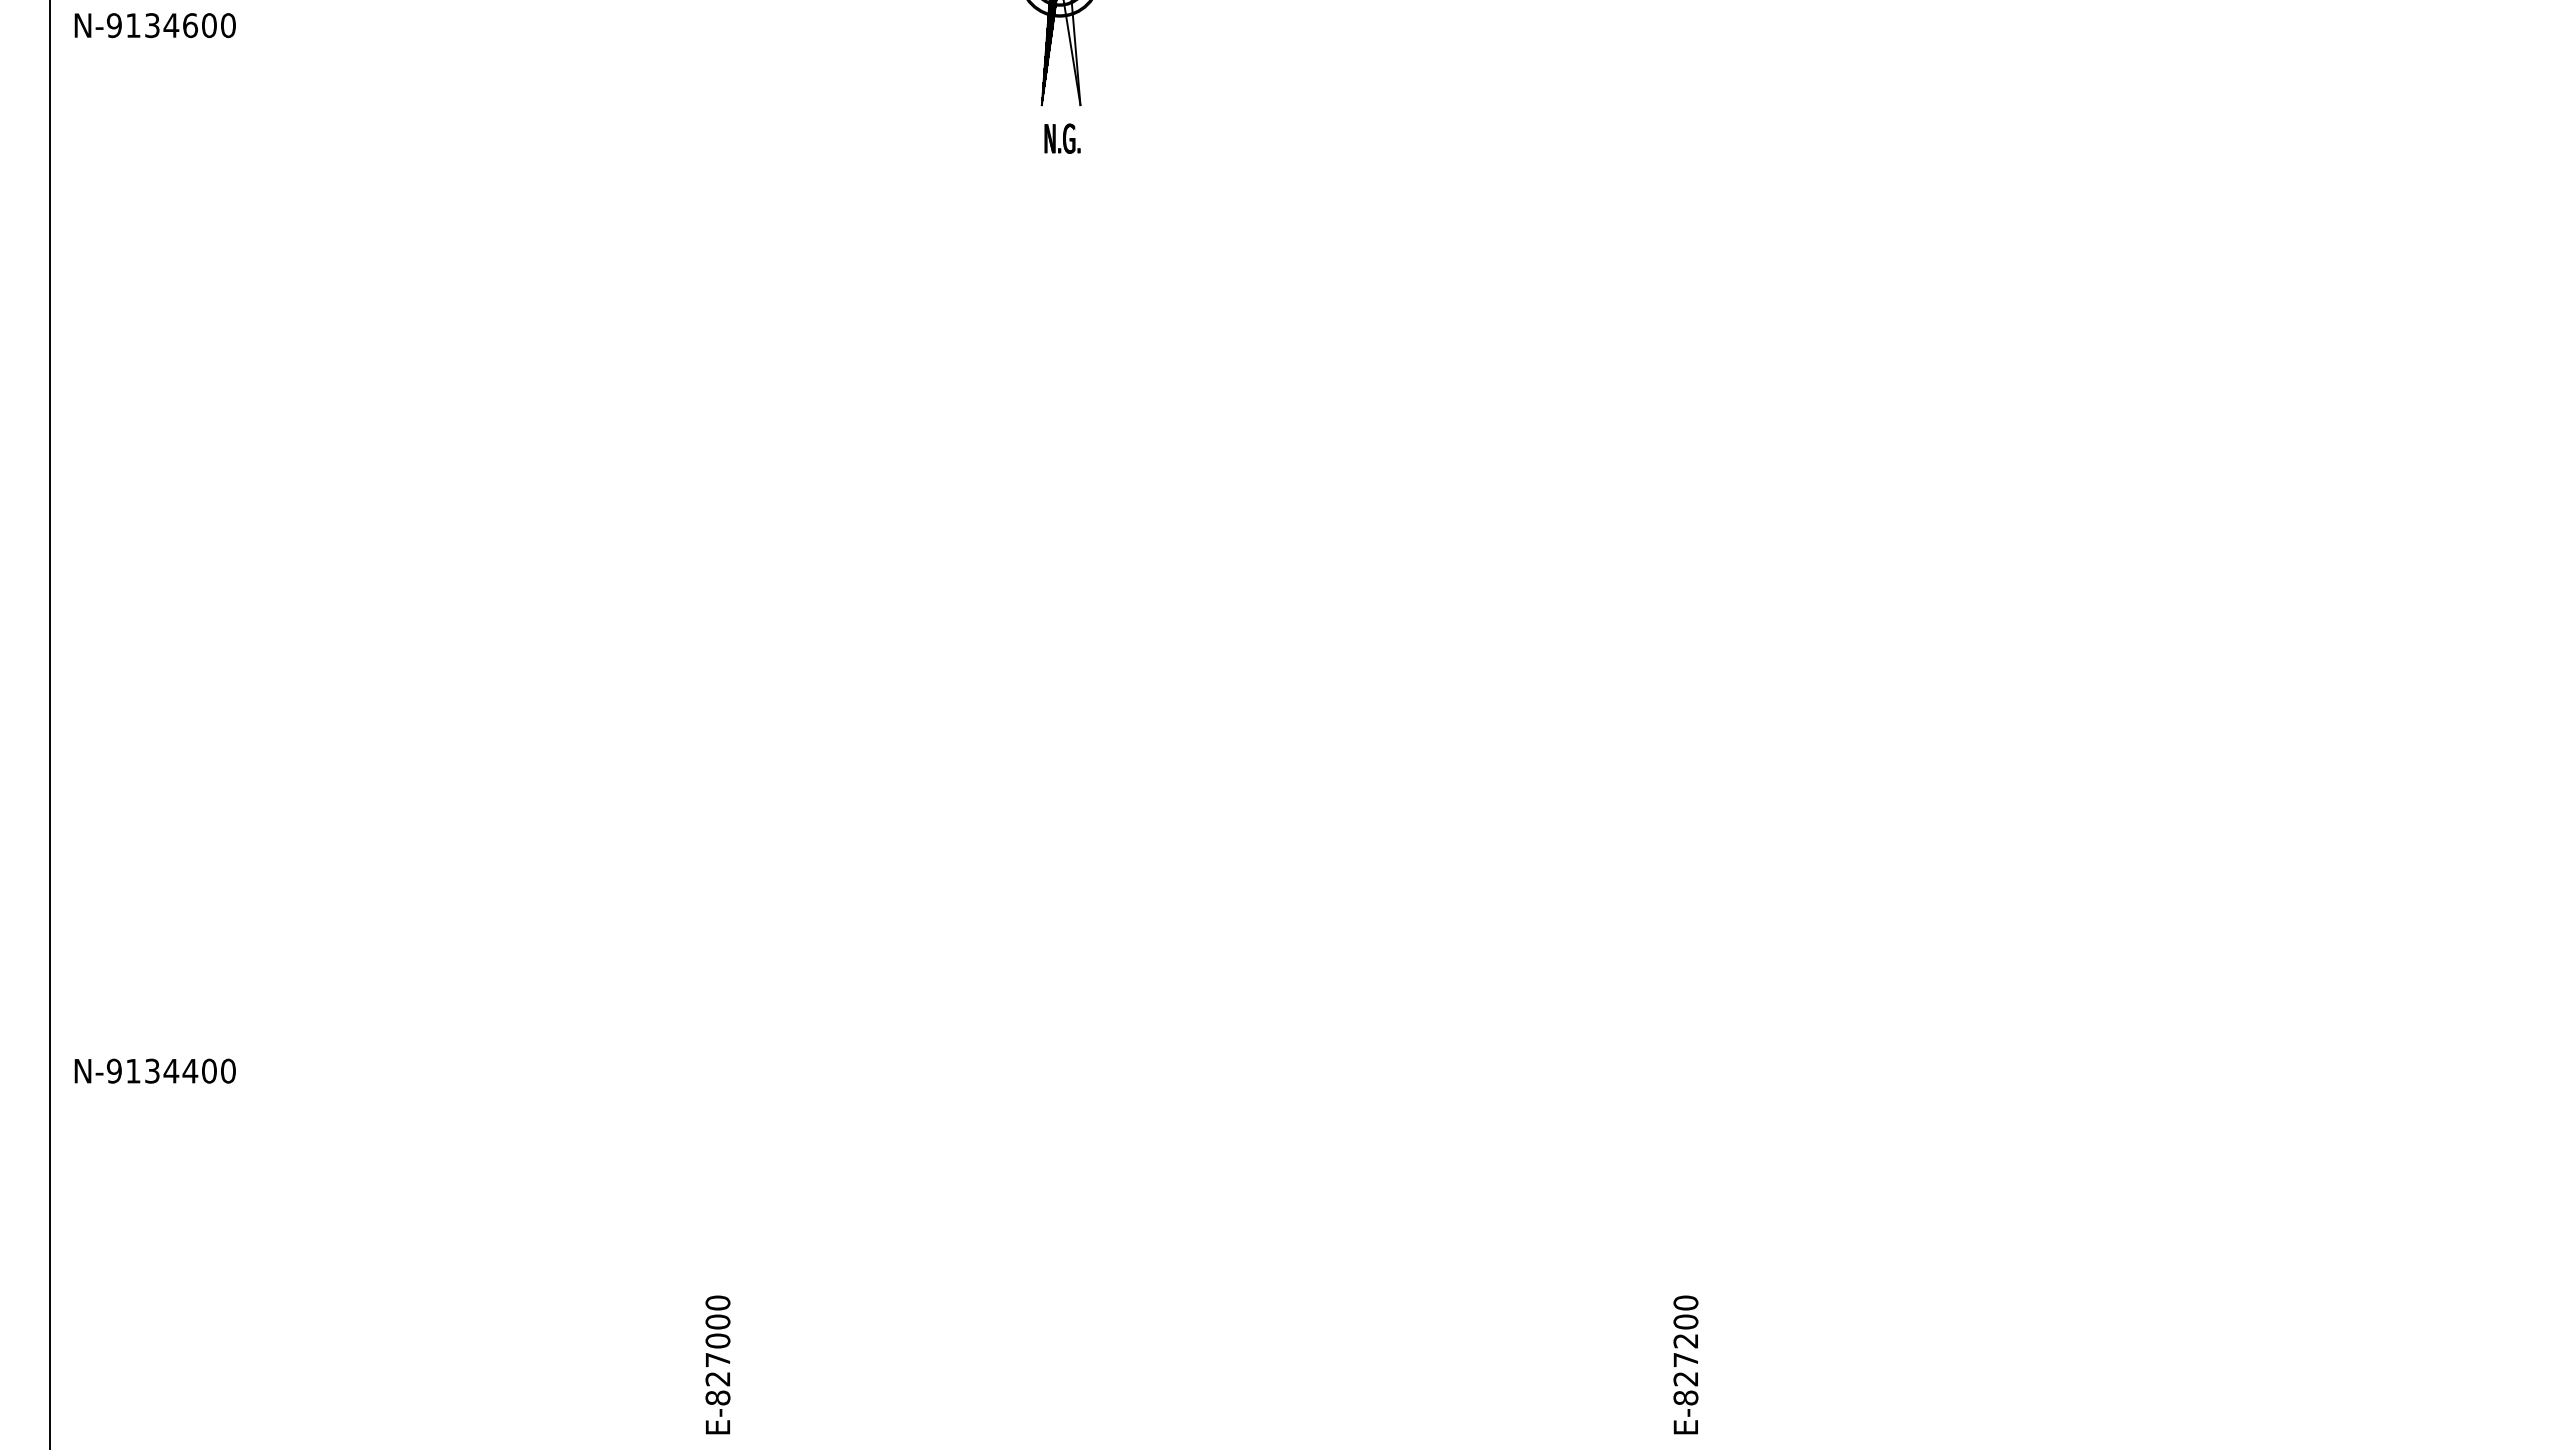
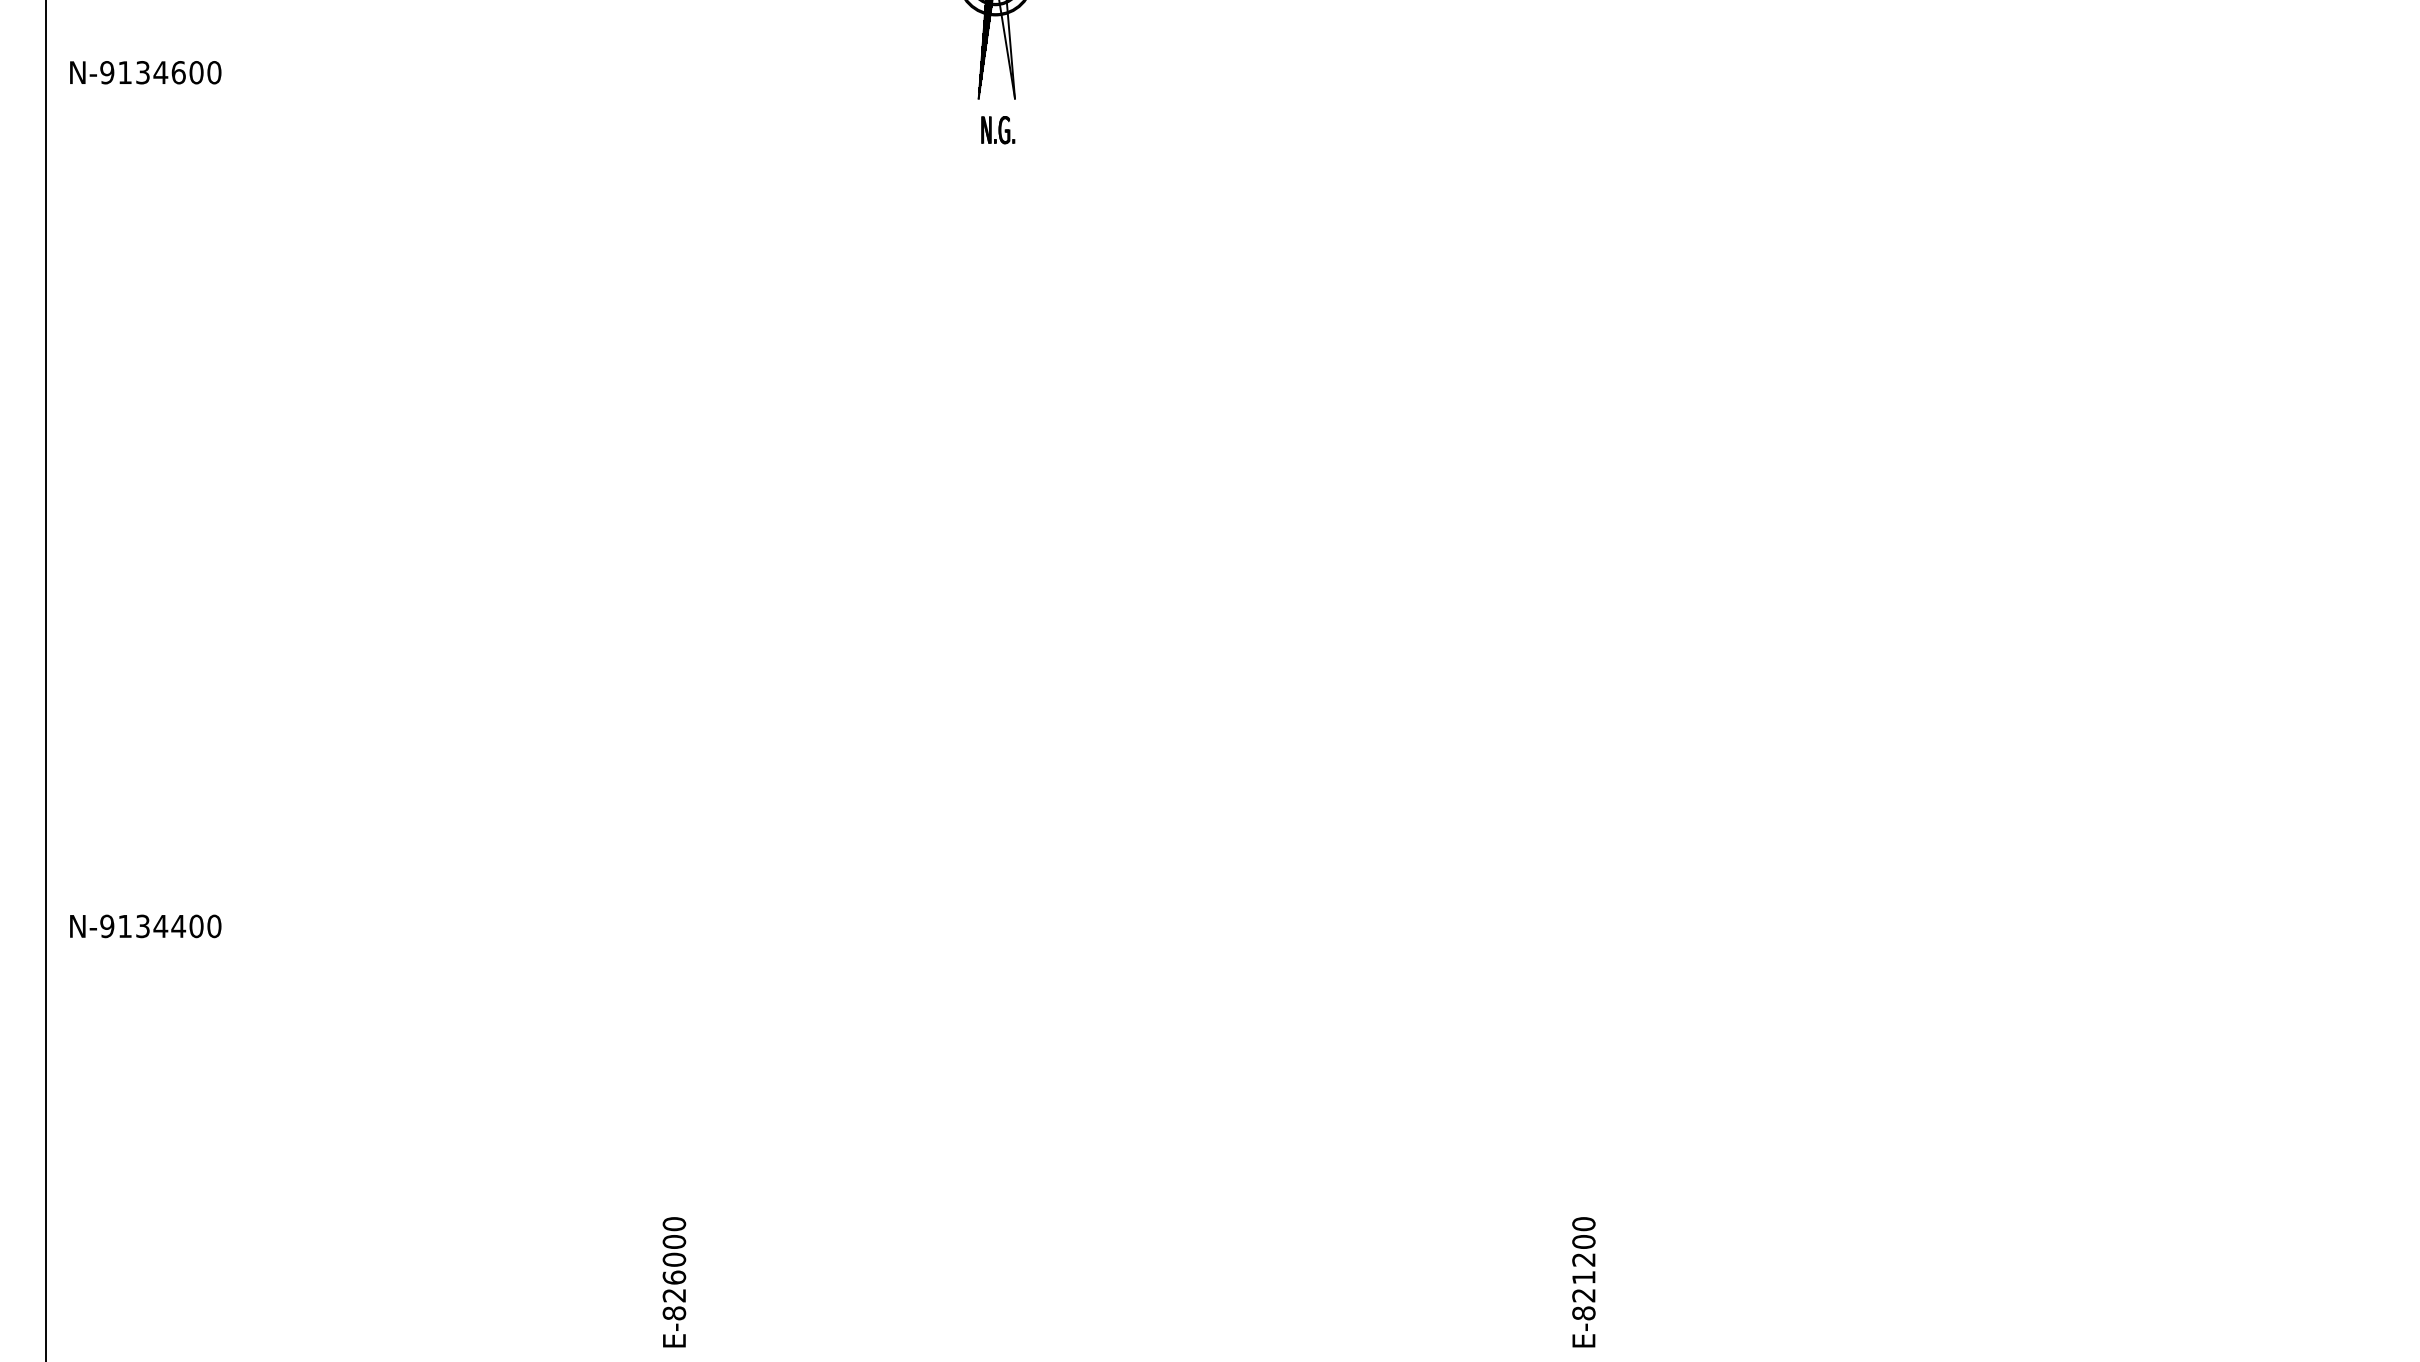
text: (154, 25) -> (144, 72), moved
text: (154, 1070) -> (144, 925), moved
text: (717, 1359) -> (673, 1277), E-827000 -> E-826000
text: (1685, 1359) -> (1583, 1277), E-827200 -> E-821200

